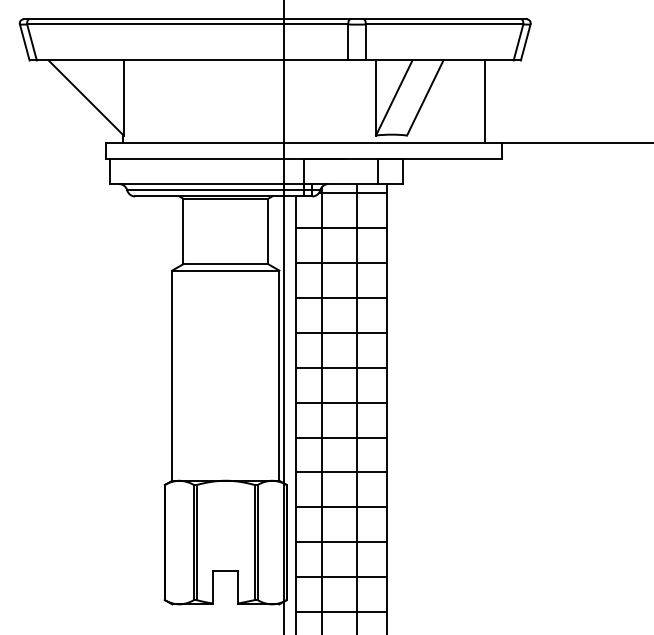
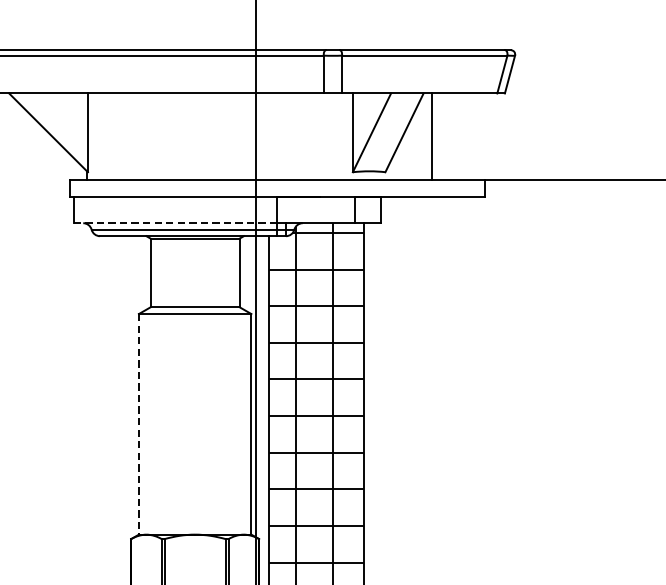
line: (485, 101) -> (432, 136), moved
line: (207, 184) -> (175, 223), solid -> dashed
line: (172, 376) -> (139, 425), solid -> dashed

